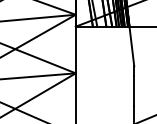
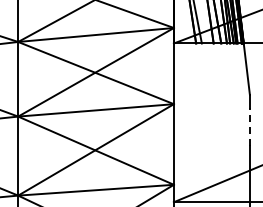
line: (133, 90) -> (249, 126), solid -> dashed

